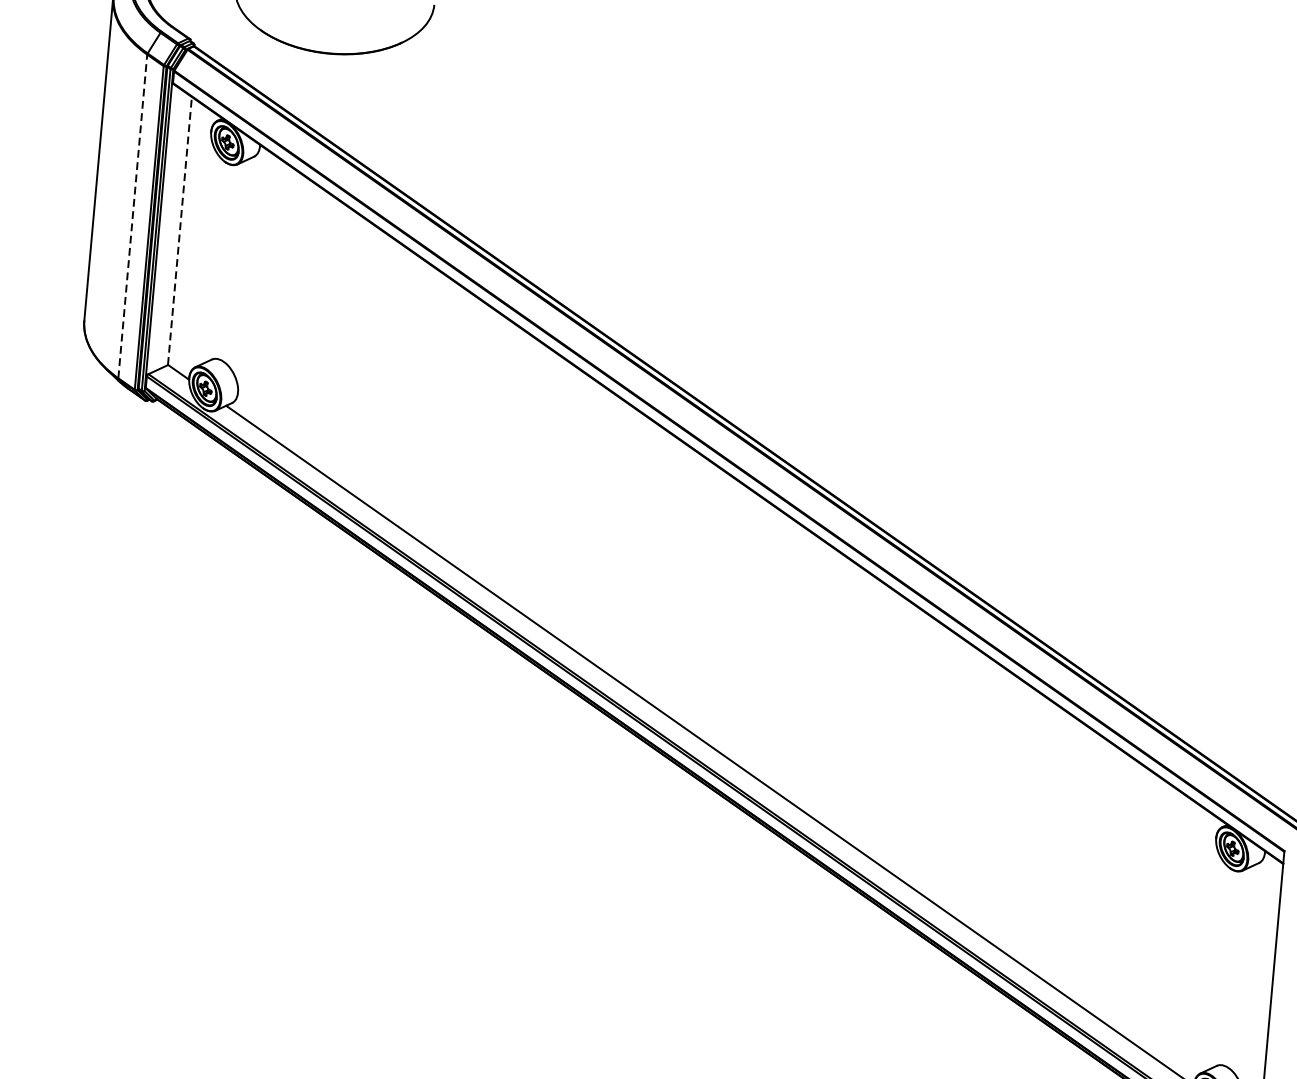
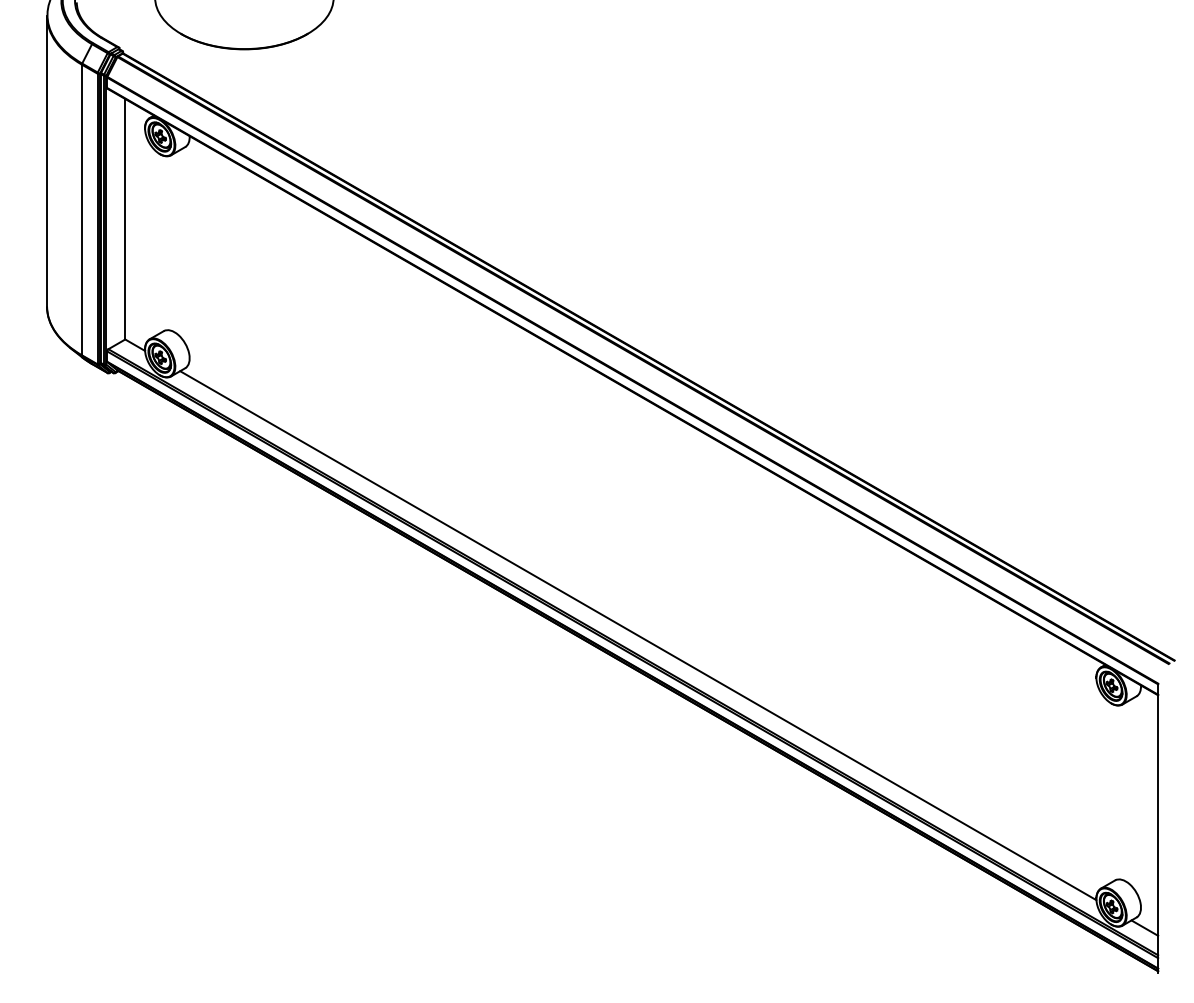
line: (132, 215) -> (81, 209), dashed -> solid
line: (180, 230) -> (125, 218), dashed -> solid

